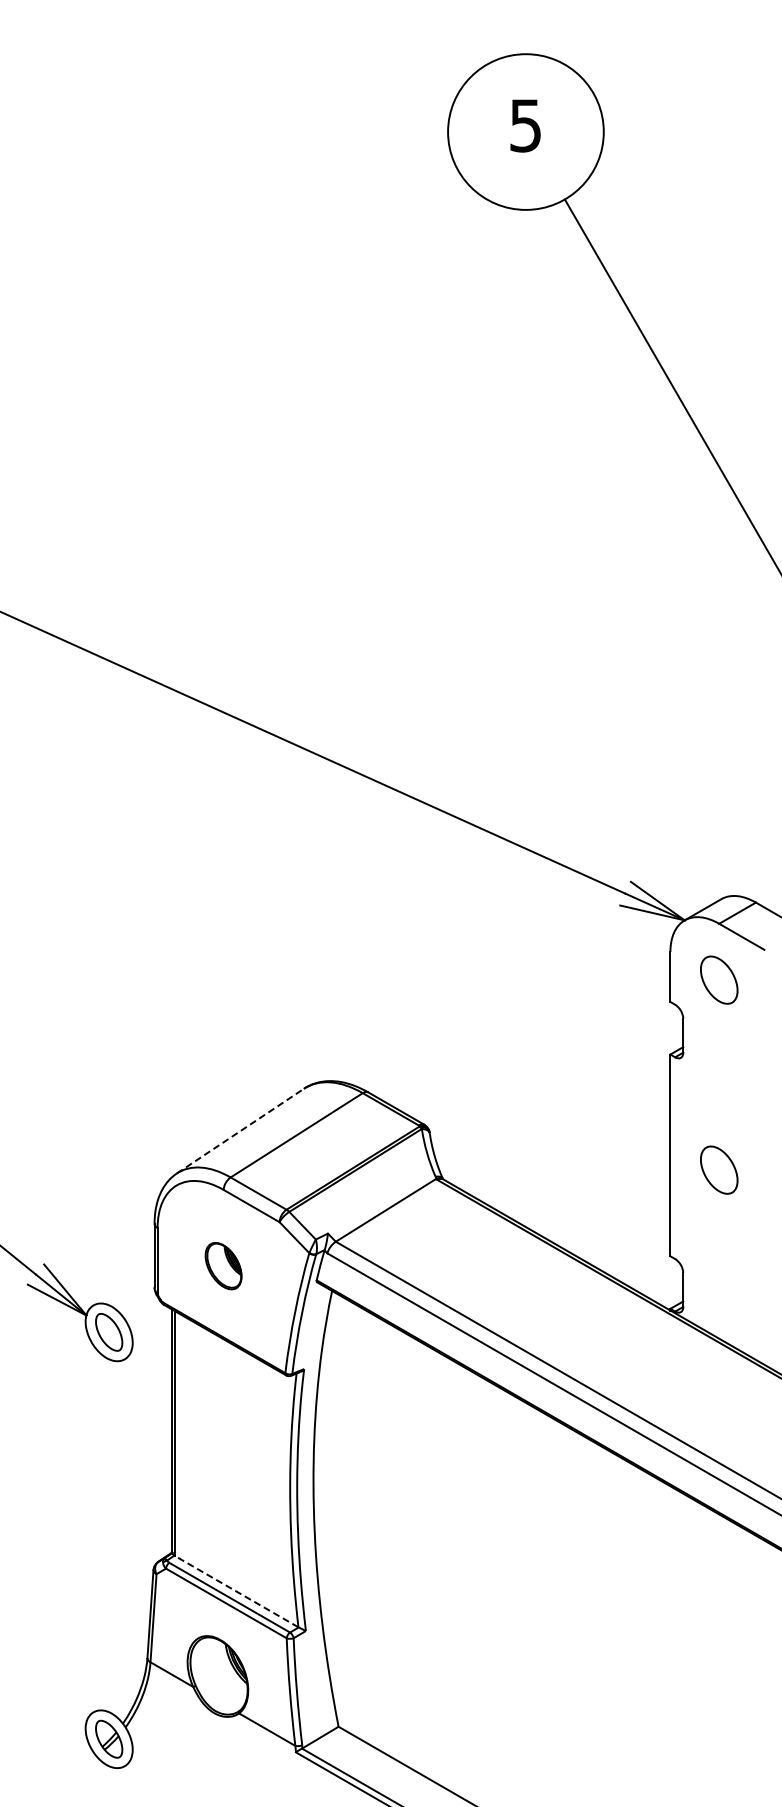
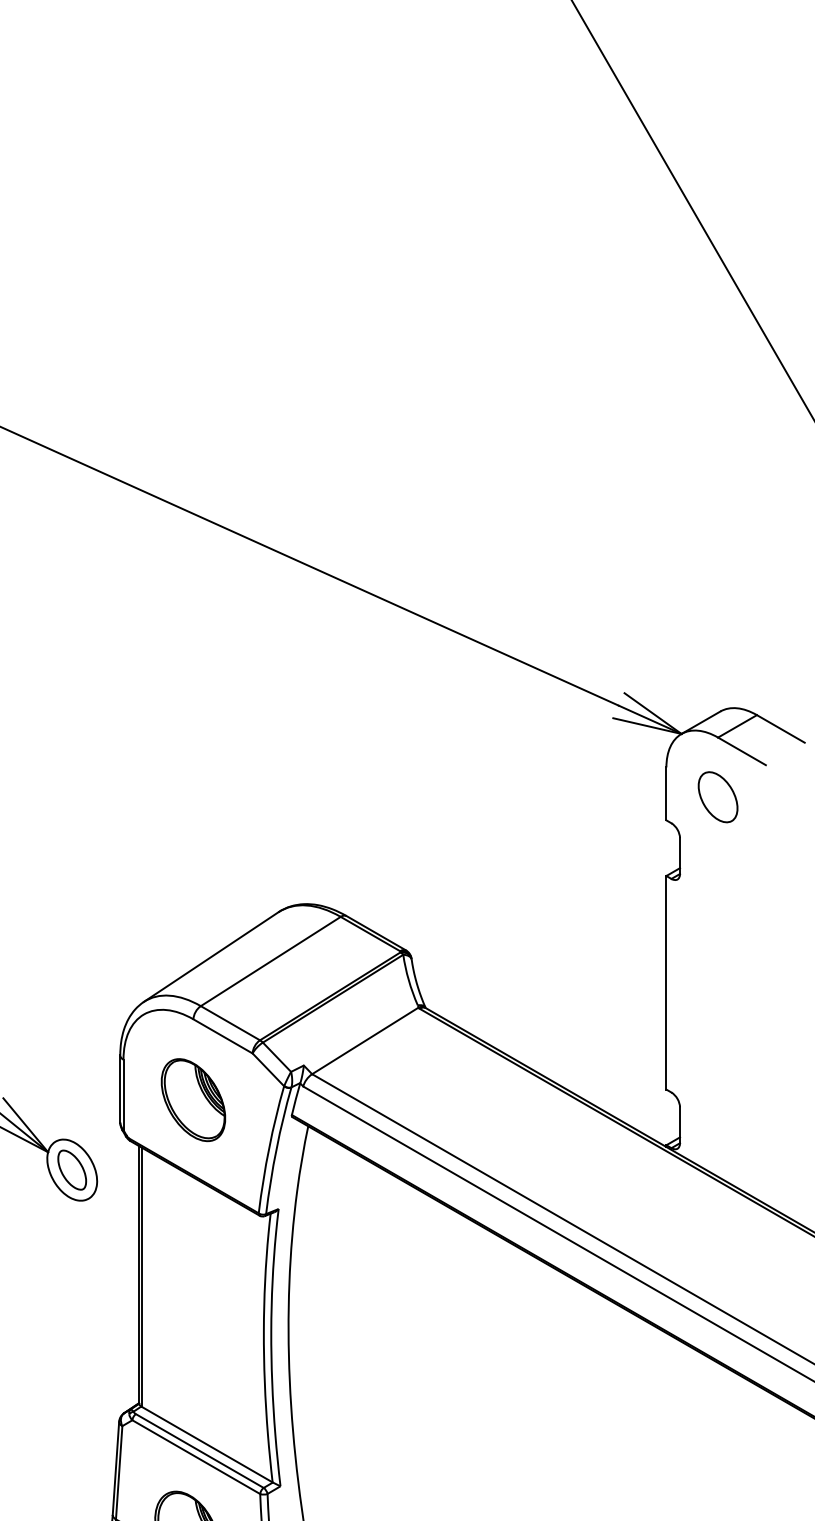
line: (240, 1130) -> (211, 956), dashed -> solid
part: (719, 1169) -> (718, 997), removed
part: (223, 1265) -> (193, 1099), size x1.67
line: (236, 1591) -> (207, 1444), dashed -> solid

